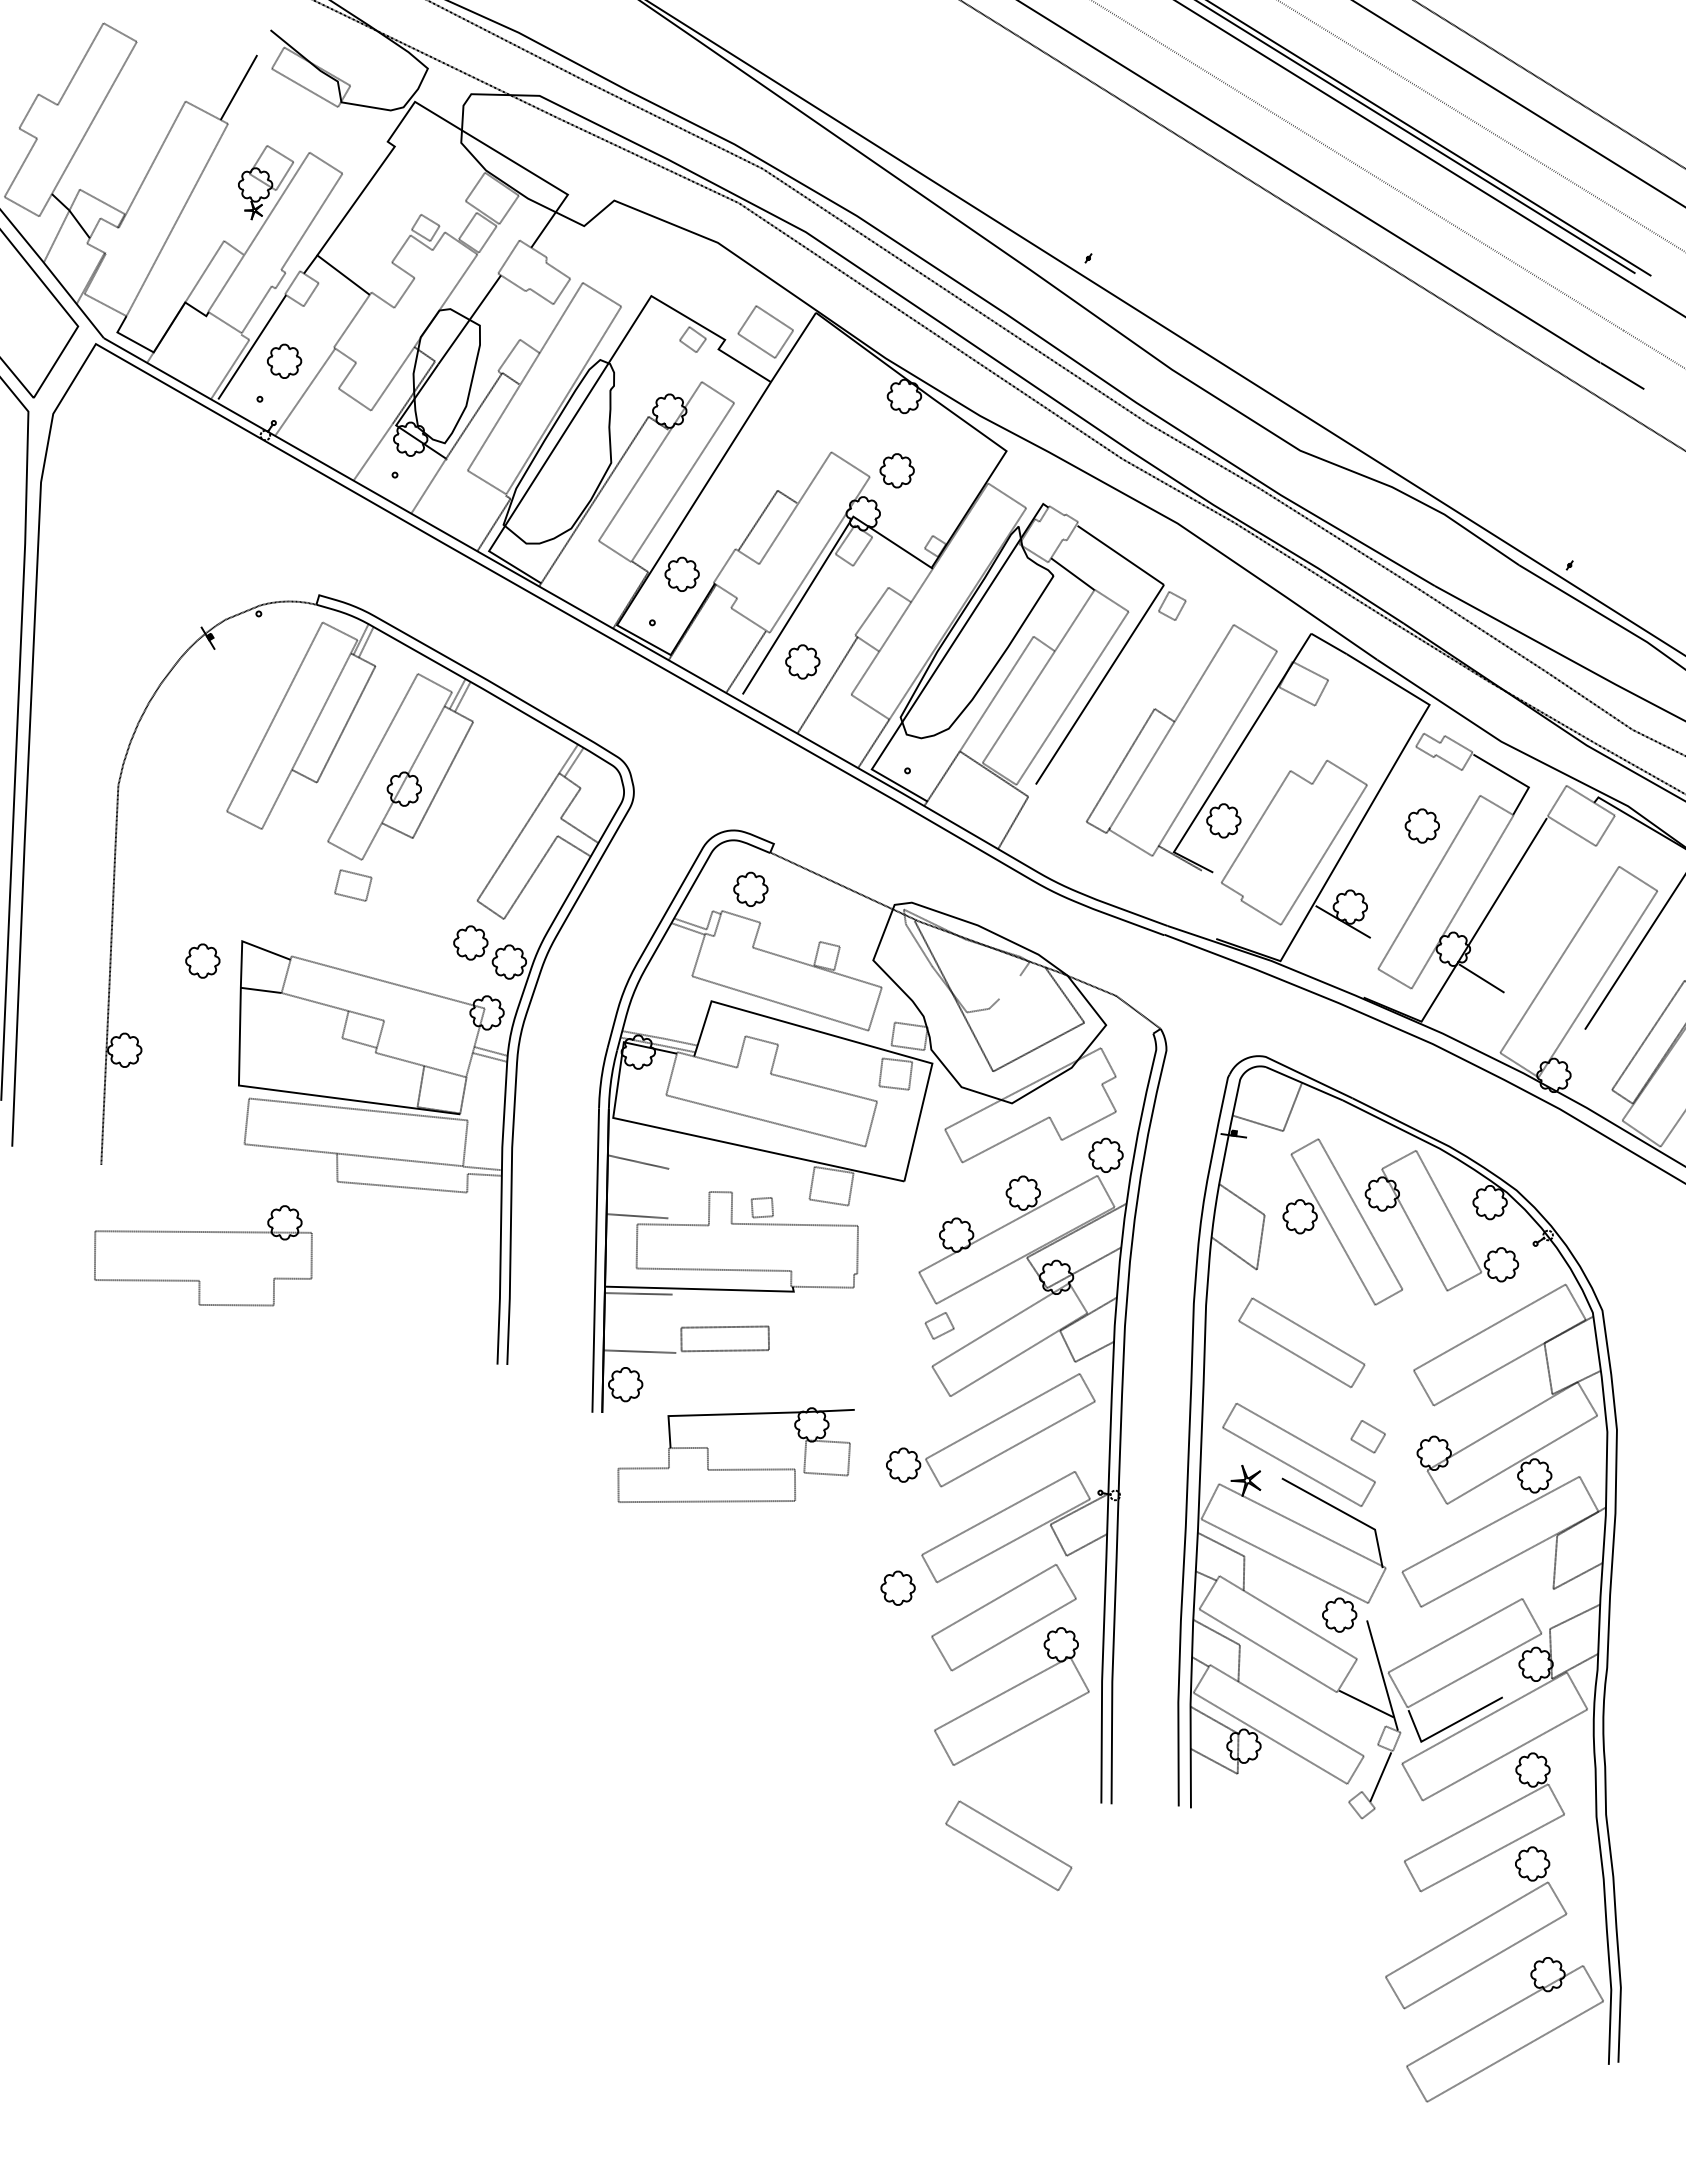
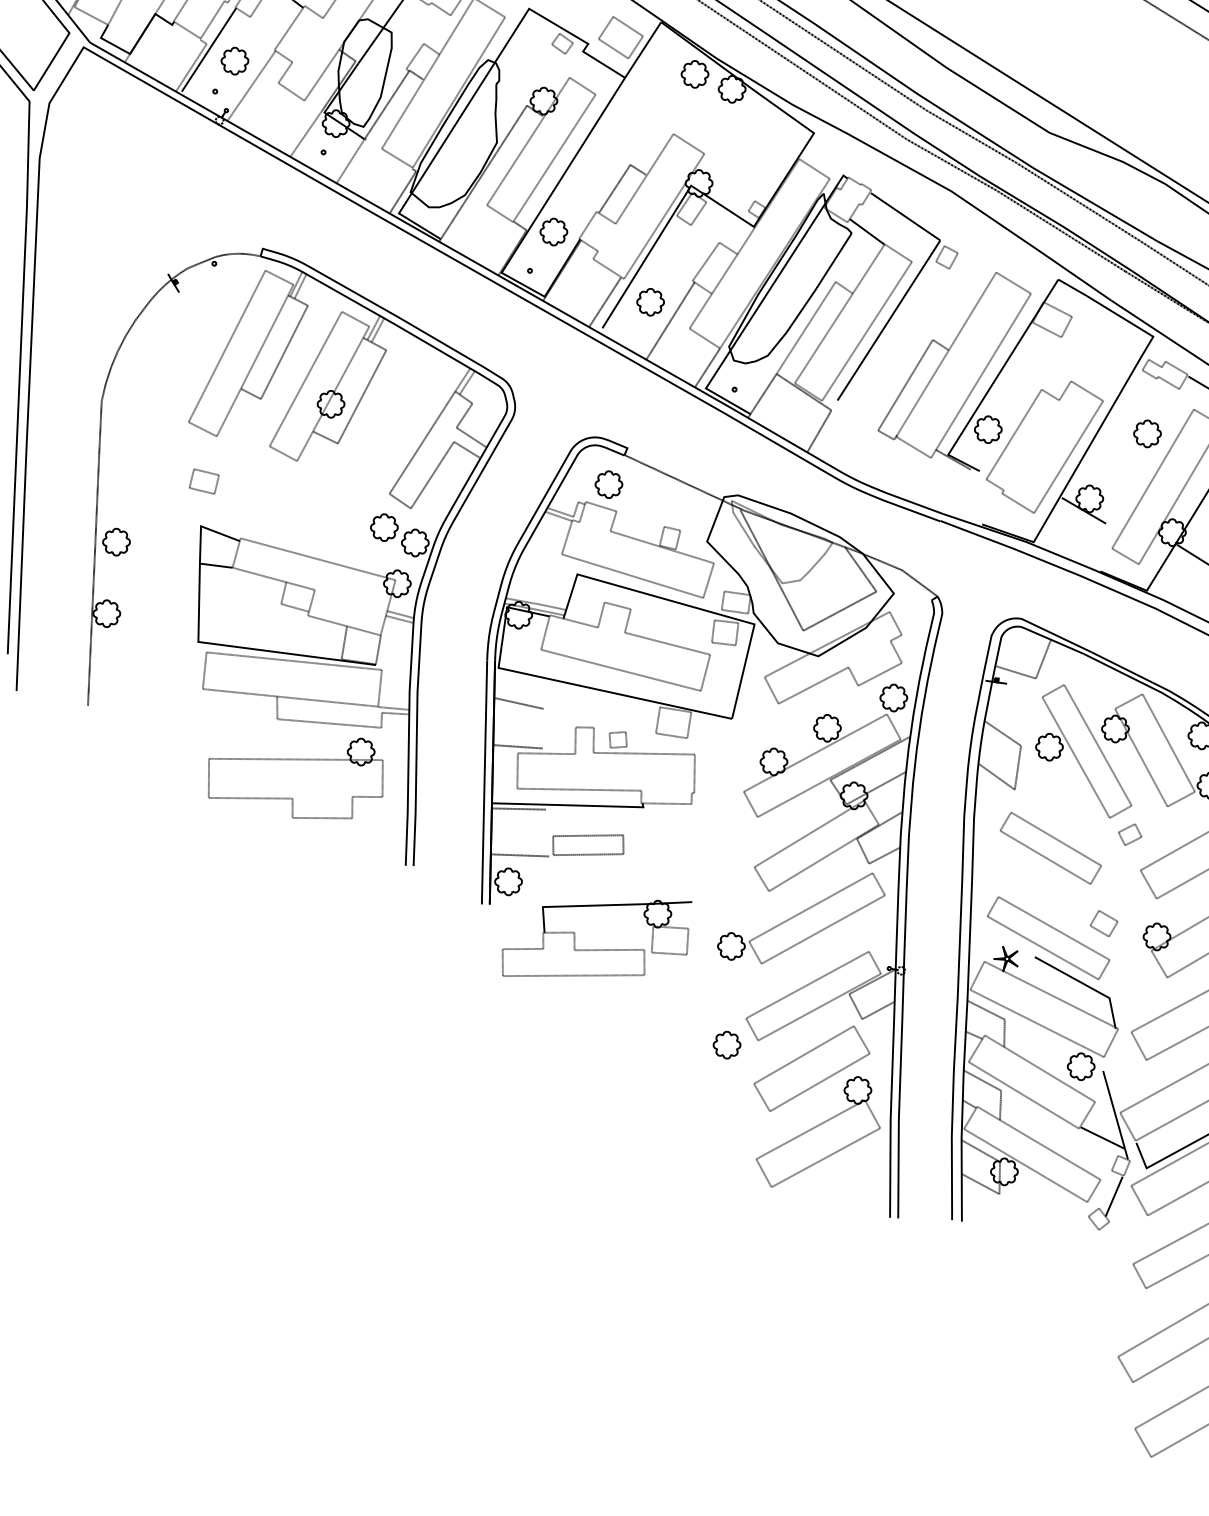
part: (896, 470) -> (694, 74), moved
part: (353, 885) -> (204, 481), moved
part: (202, 960) -> (116, 541), moved
line: (1009, 986) -> (816, 562), added
part: (203, 1255) -> (295, 778), moved
part: (939, 1325) -> (1129, 834), moved
part: (1008, 1845) -> (815, 1251), removed

